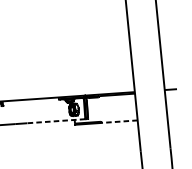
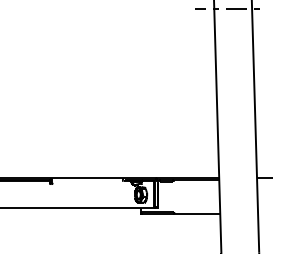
line: (56, 120) -> (117, 207), dashed -> solid
line: (119, 121) -> (197, 213), dashed -> solid

